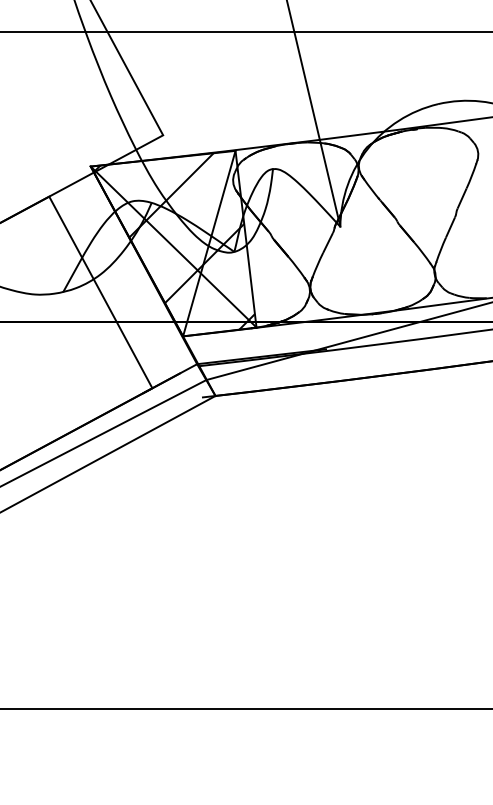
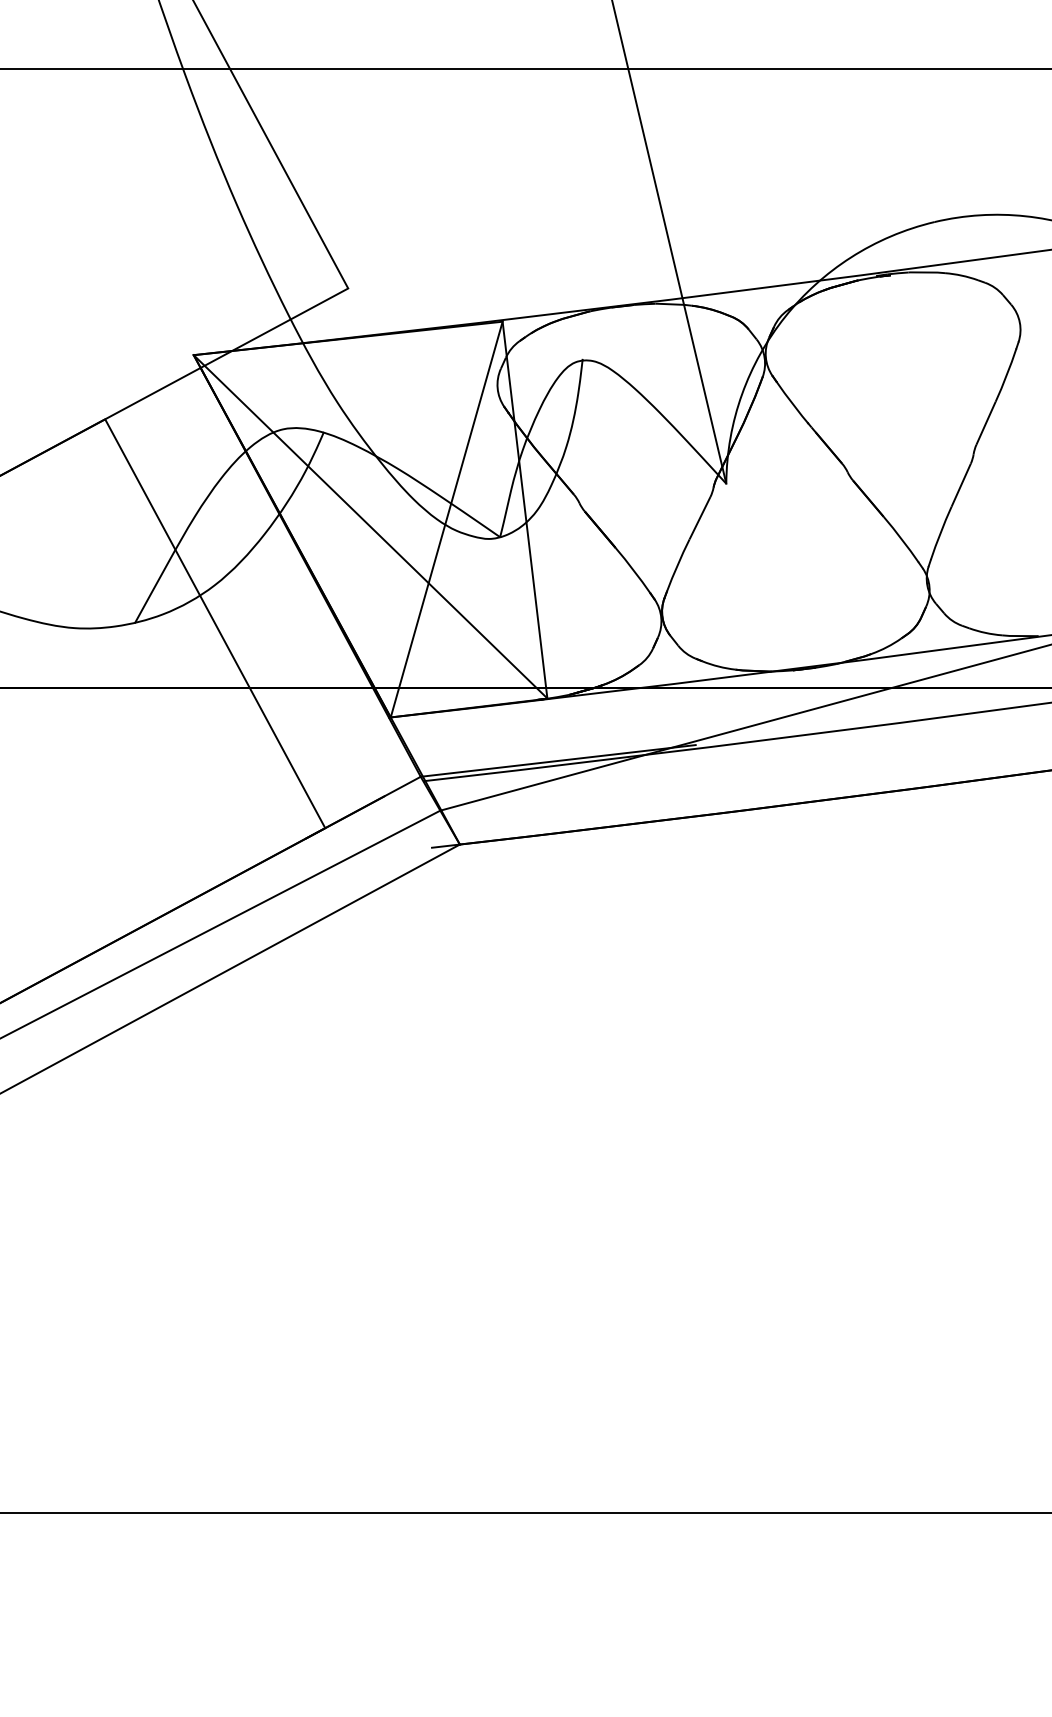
hatch: (173, 241) -> (370, 515), removed

